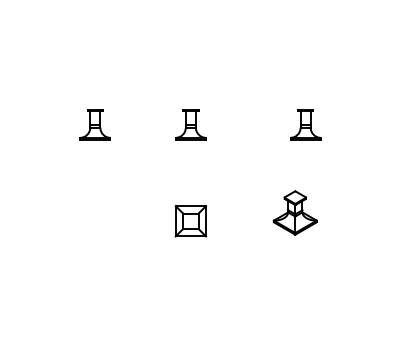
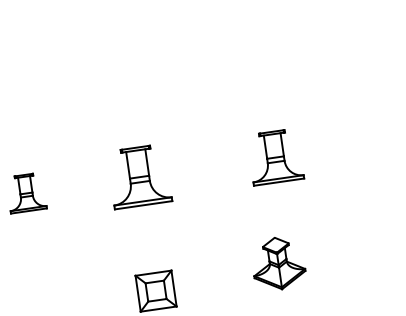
part: (190, 124) -> (139, 176), size x1.6
part: (305, 124) -> (275, 156), size x1.4

